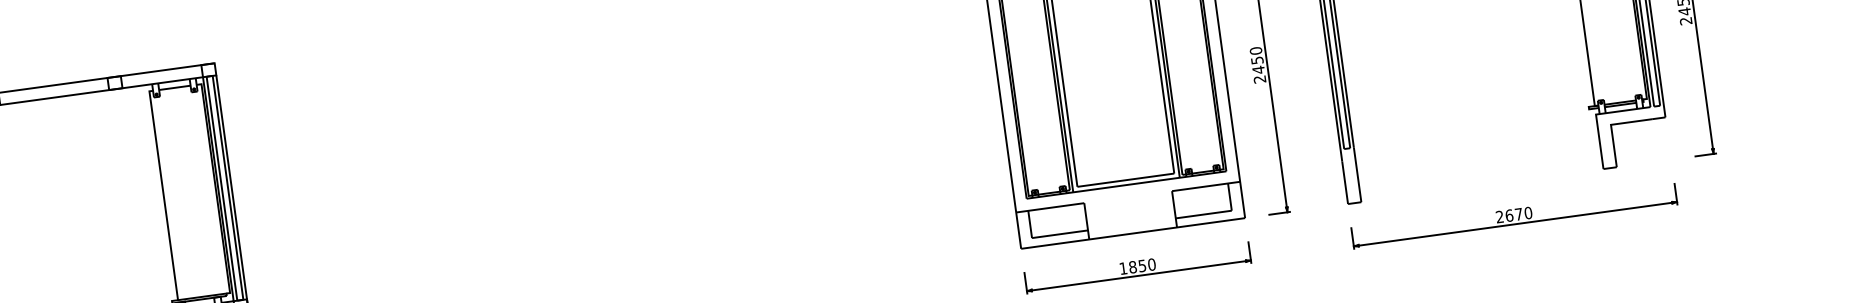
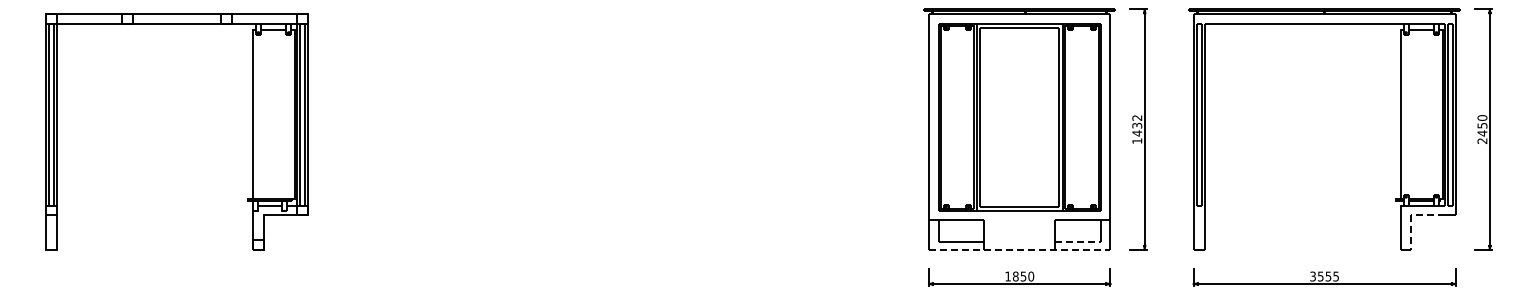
text: (1258, 65) -> (1137, 129), 2450 -> 1432
line: (1611, 124) -> (1411, 215), solid -> dashed
line: (1203, 214) -> (1077, 242), solid -> dashed
text: (1513, 214) -> (1324, 276), 2670 -> 3555
line: (1132, 233) -> (1019, 249), solid -> dashed

